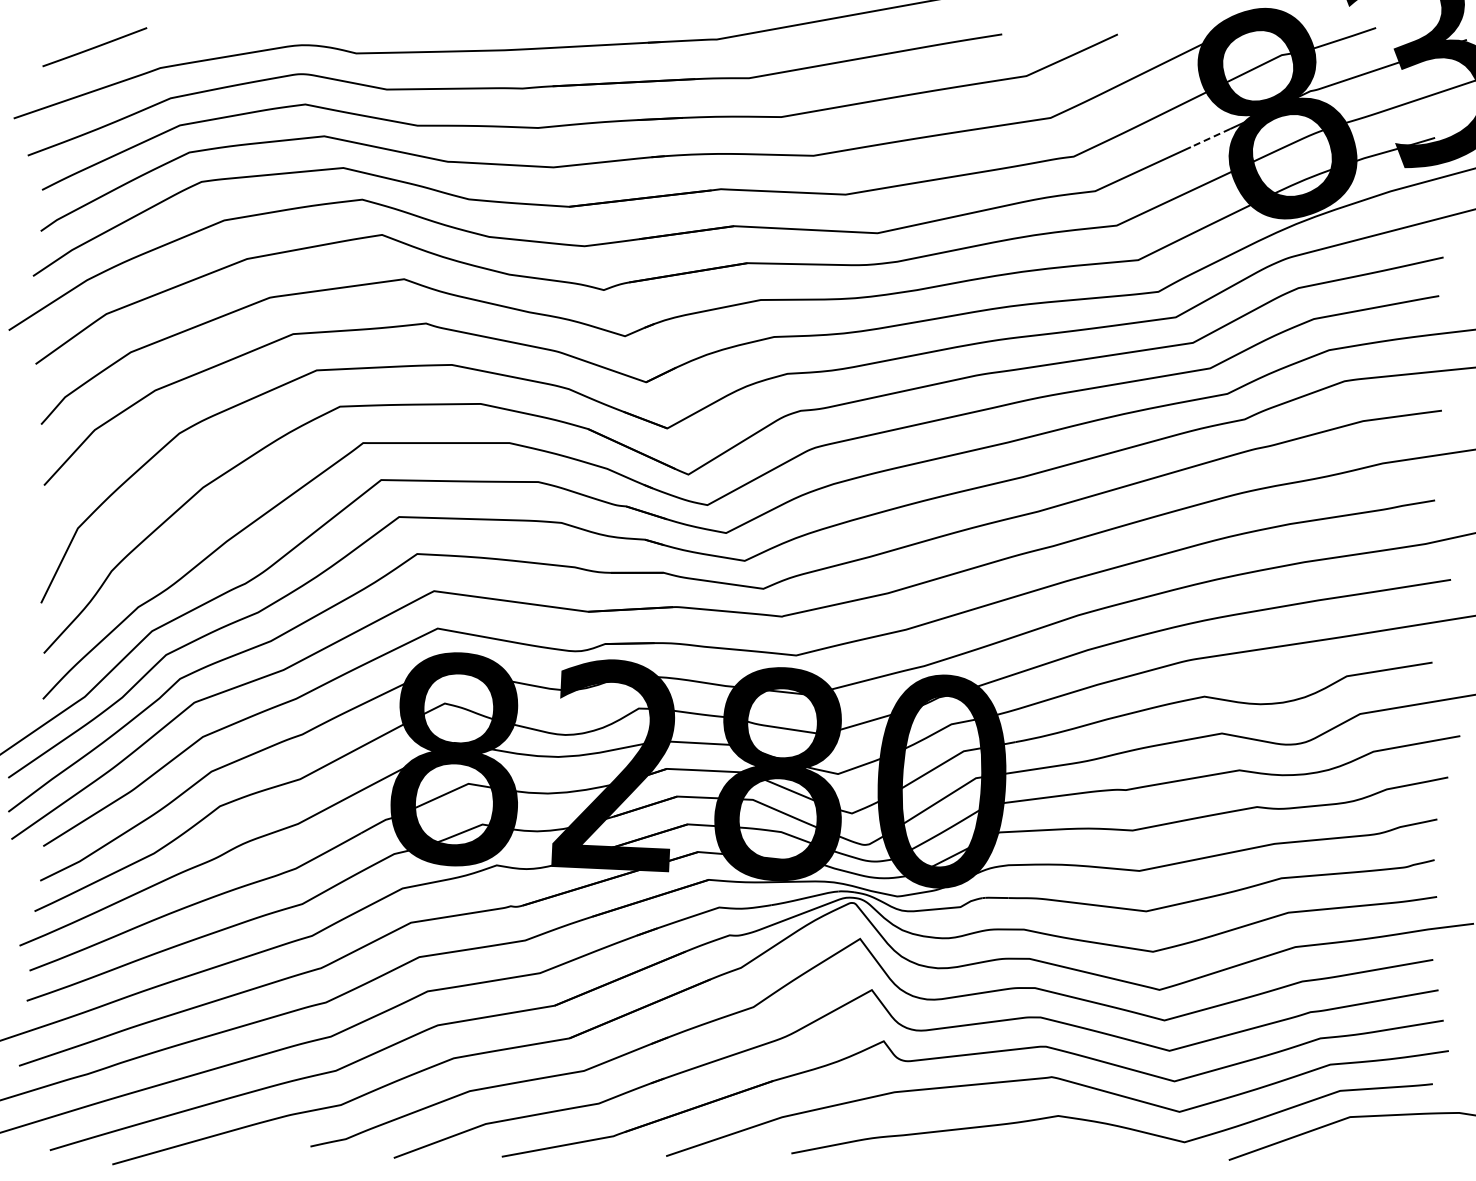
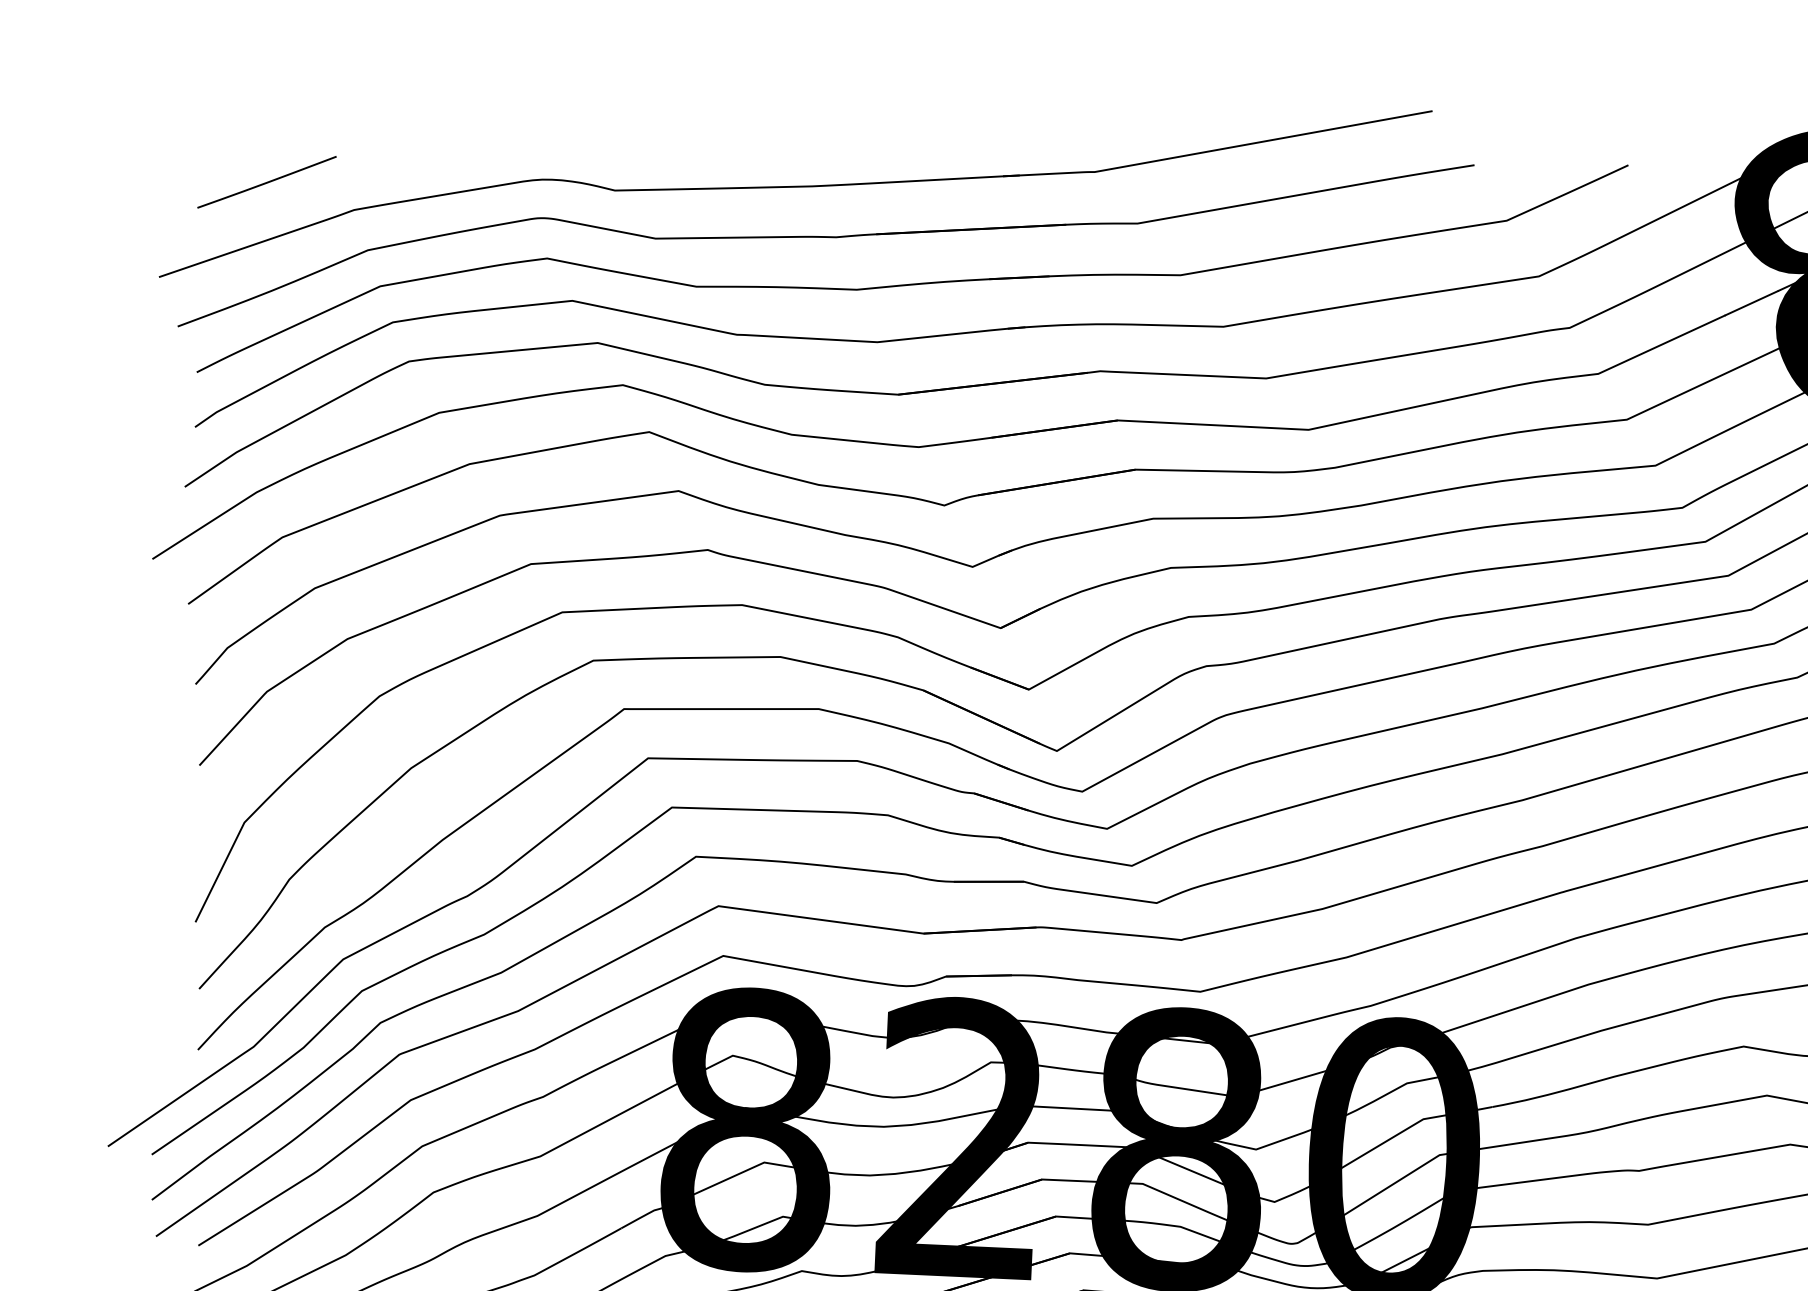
line: (1210, 138) -> (1751, 303), dashed -> solid

